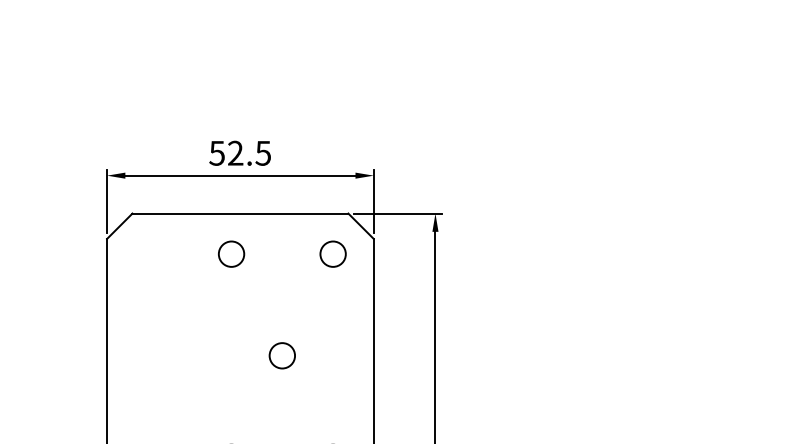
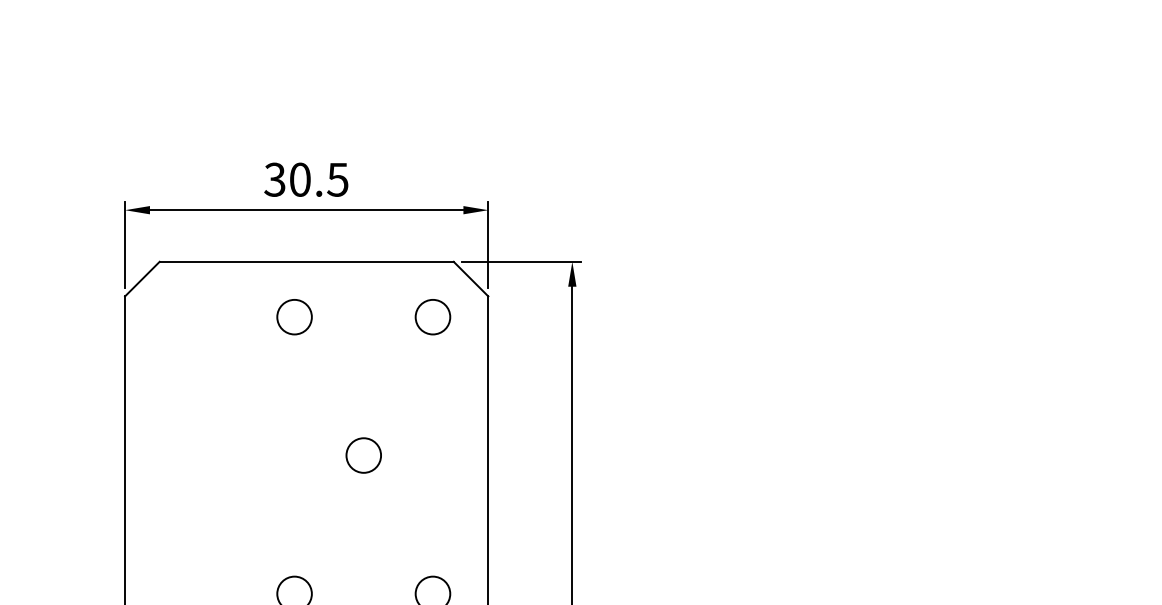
text: (226, 153) -> (287, 179), 52.5 -> 30.5

